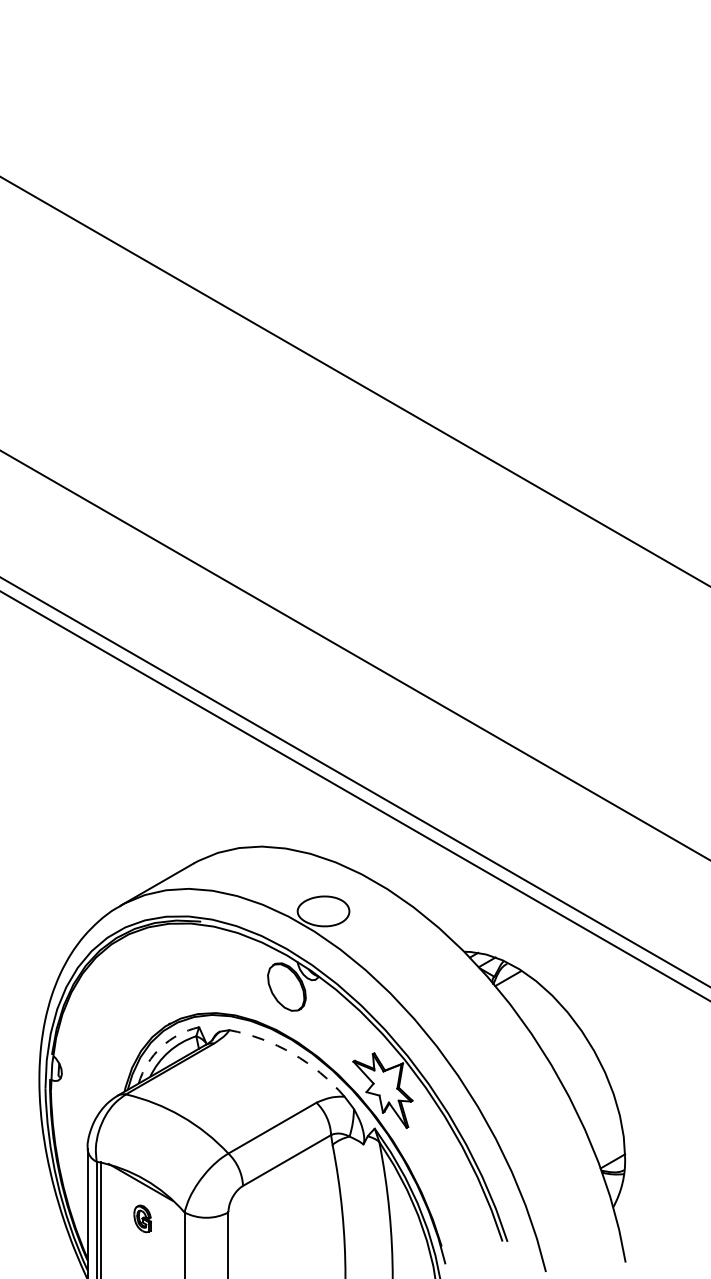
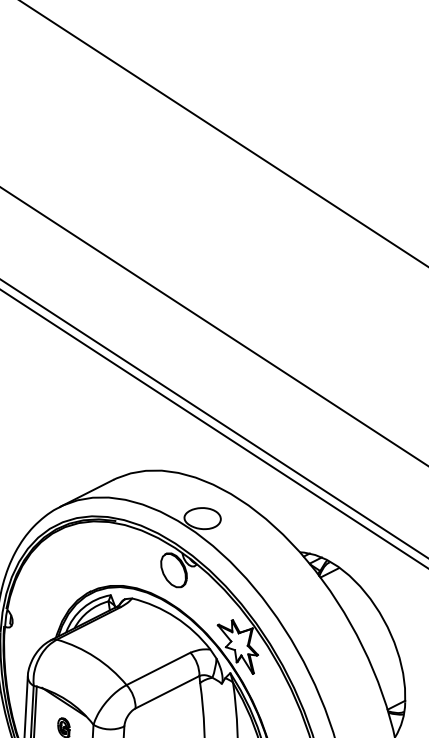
arc: (161, 1047) -> (83, 608), dashed -> solid
arc: (292, 1053) -> (175, 617), dashed -> solid

